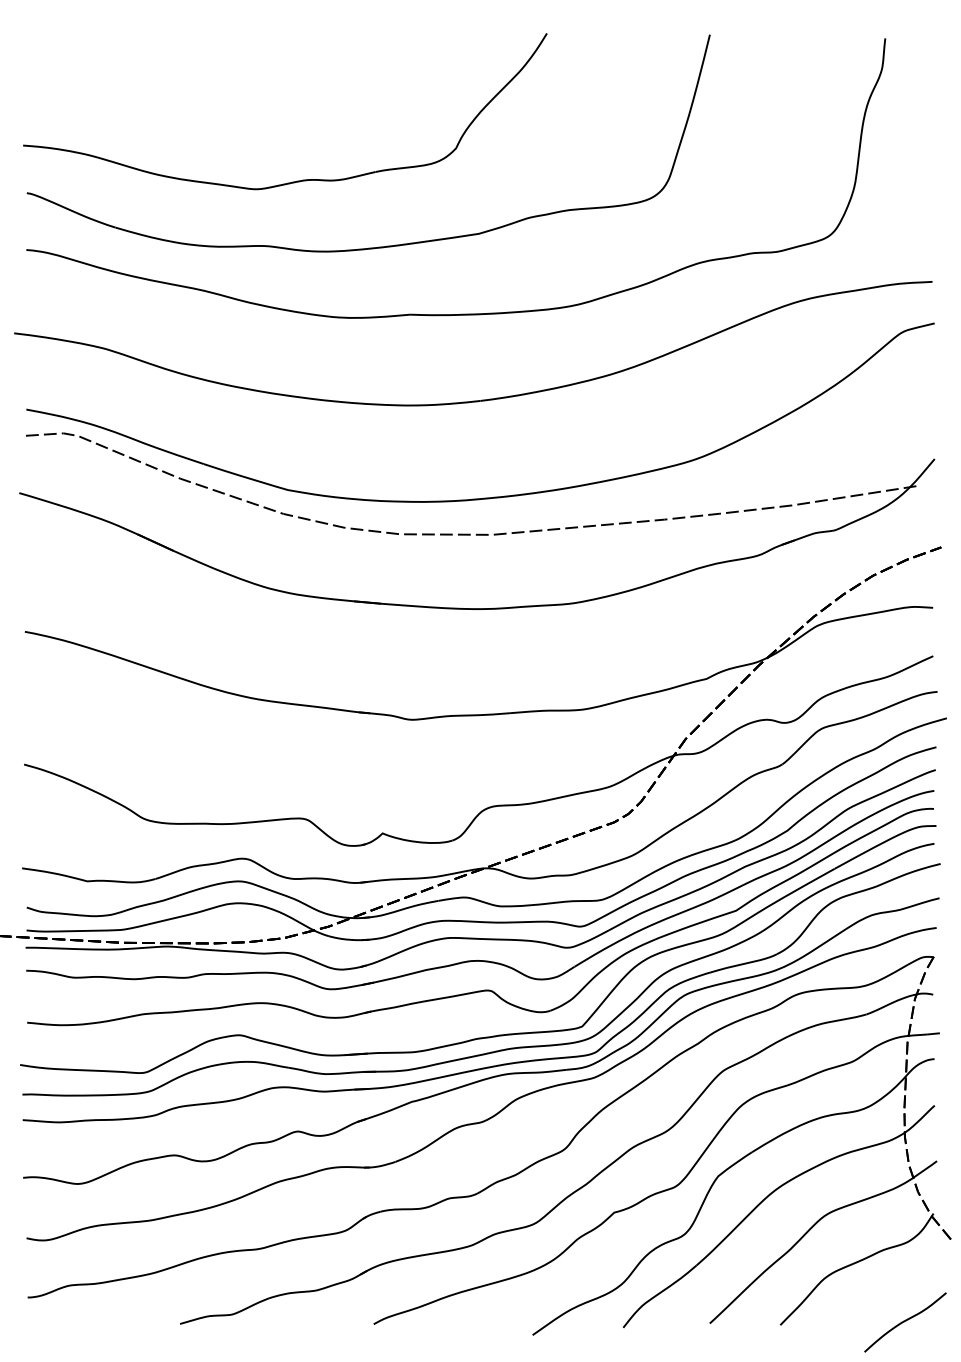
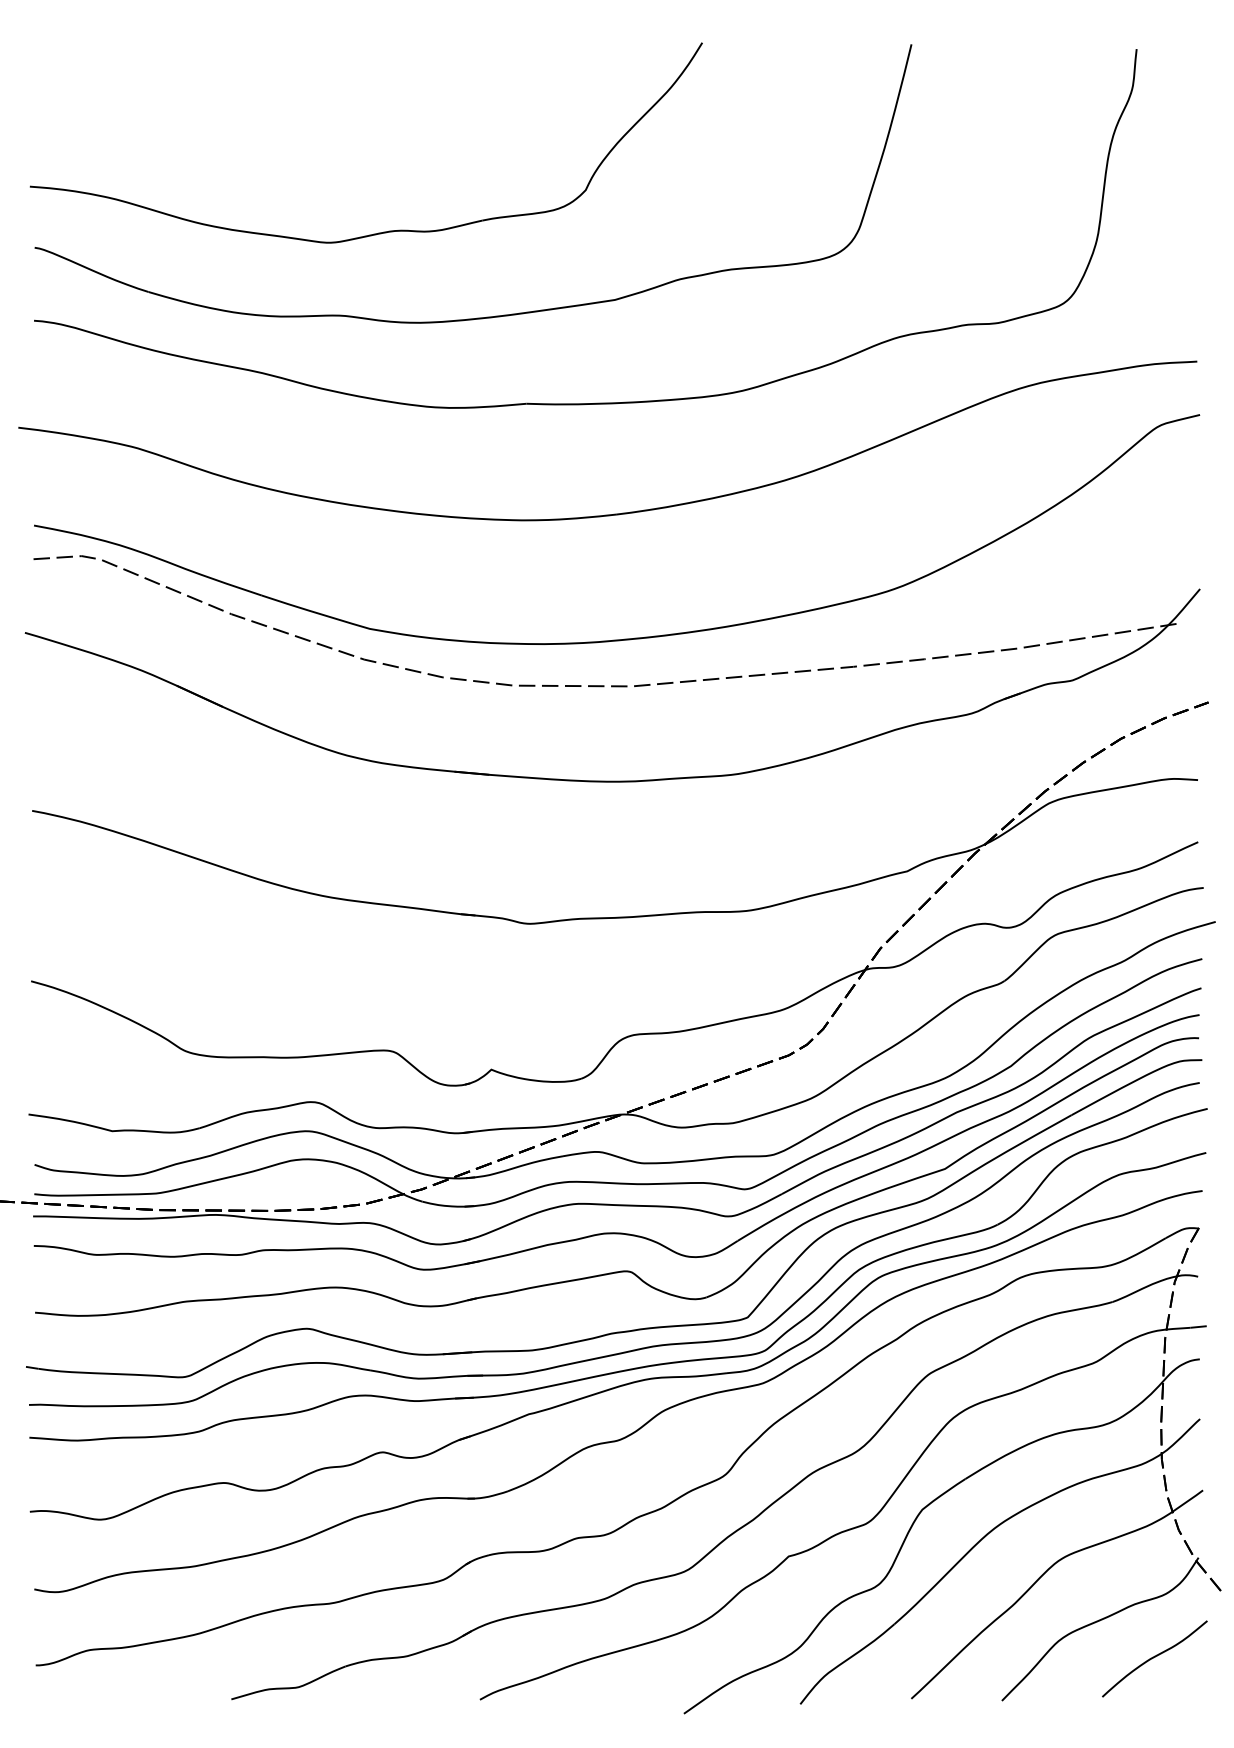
curve: (905, 1321) -> (1154, 1657), moved

